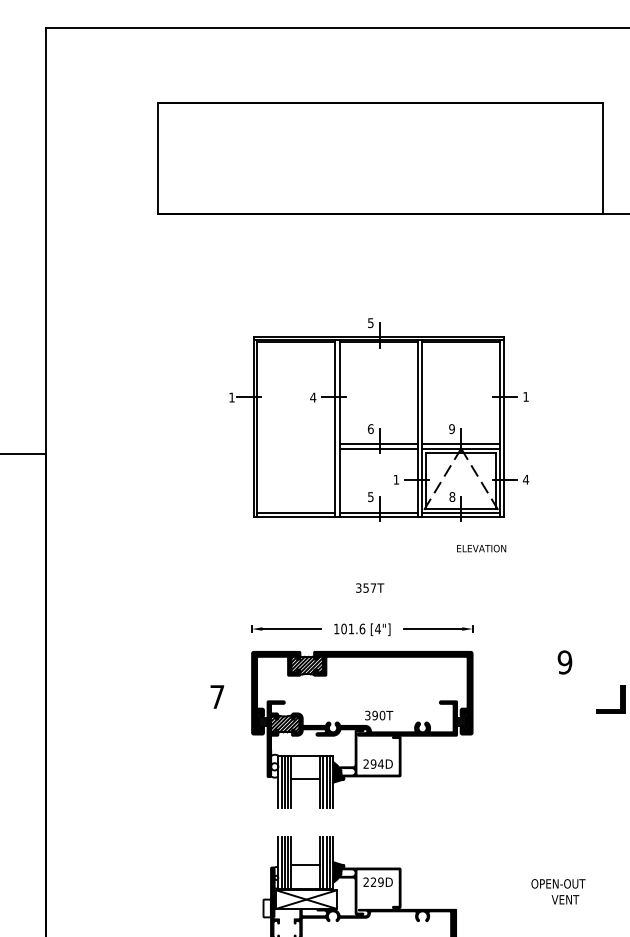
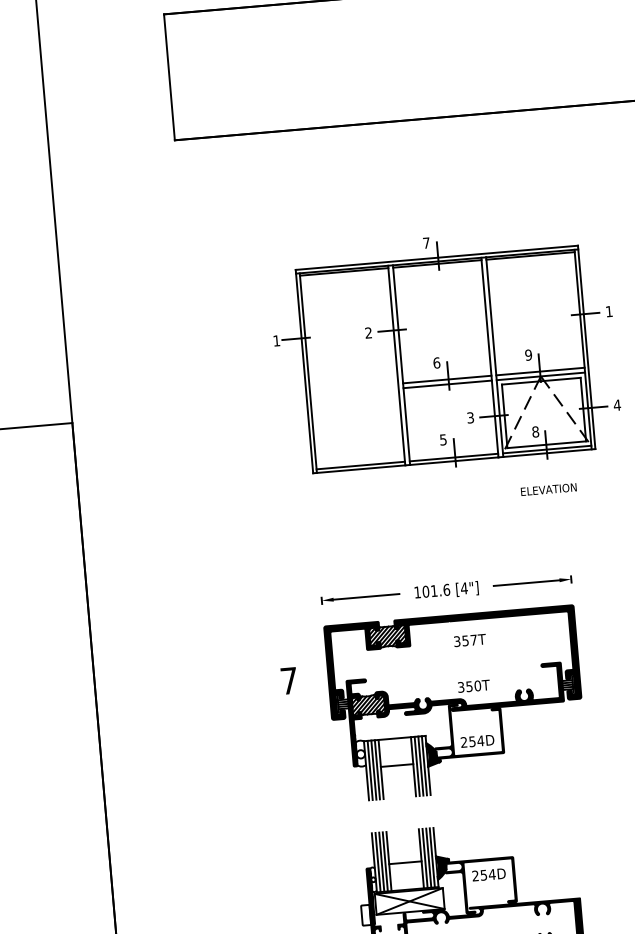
text: (370, 323) -> (426, 243), 5 -> 7
text: (313, 397) -> (368, 332), 4 -> 2
text: (396, 479) -> (470, 417), 1 -> 3
text: (481, 548) -> (548, 489), moved
text: (370, 587) -> (470, 639), moved
text: (374, 714) -> (468, 685), 390T -> 350T
text: (373, 763) -> (472, 741), 294D -> 254D
text: (376, 881) -> (487, 874), 229D -> 254D

